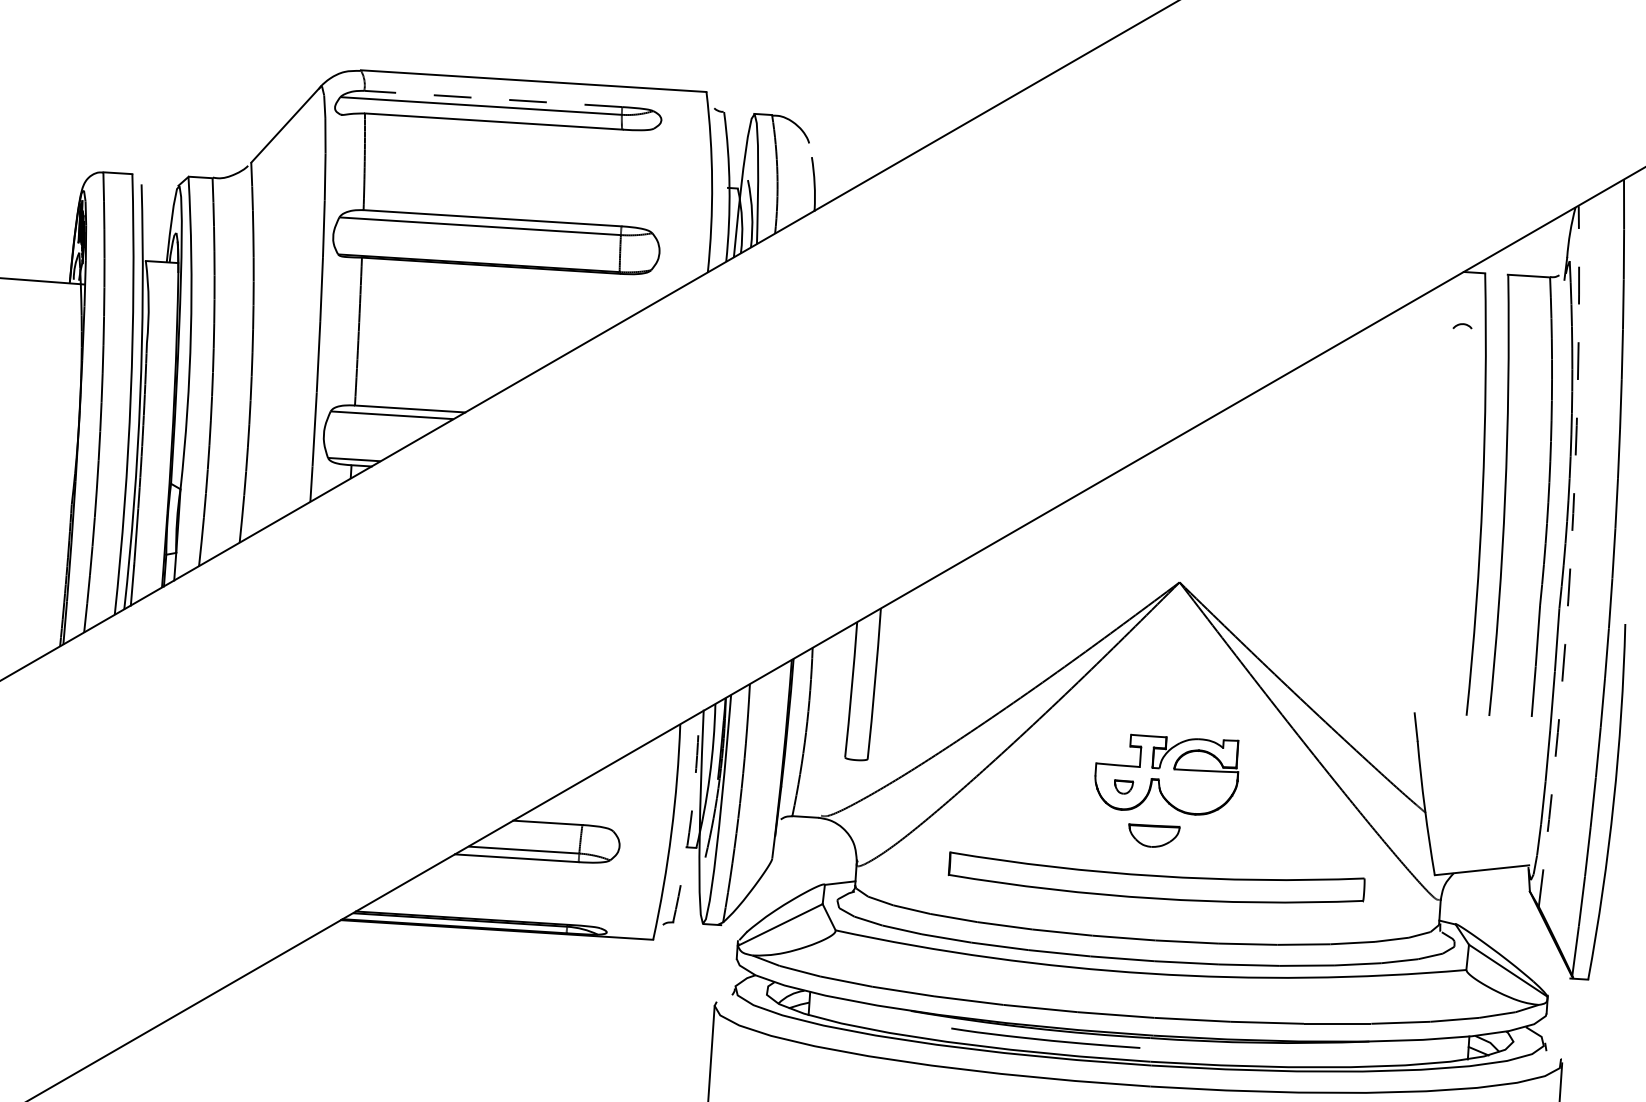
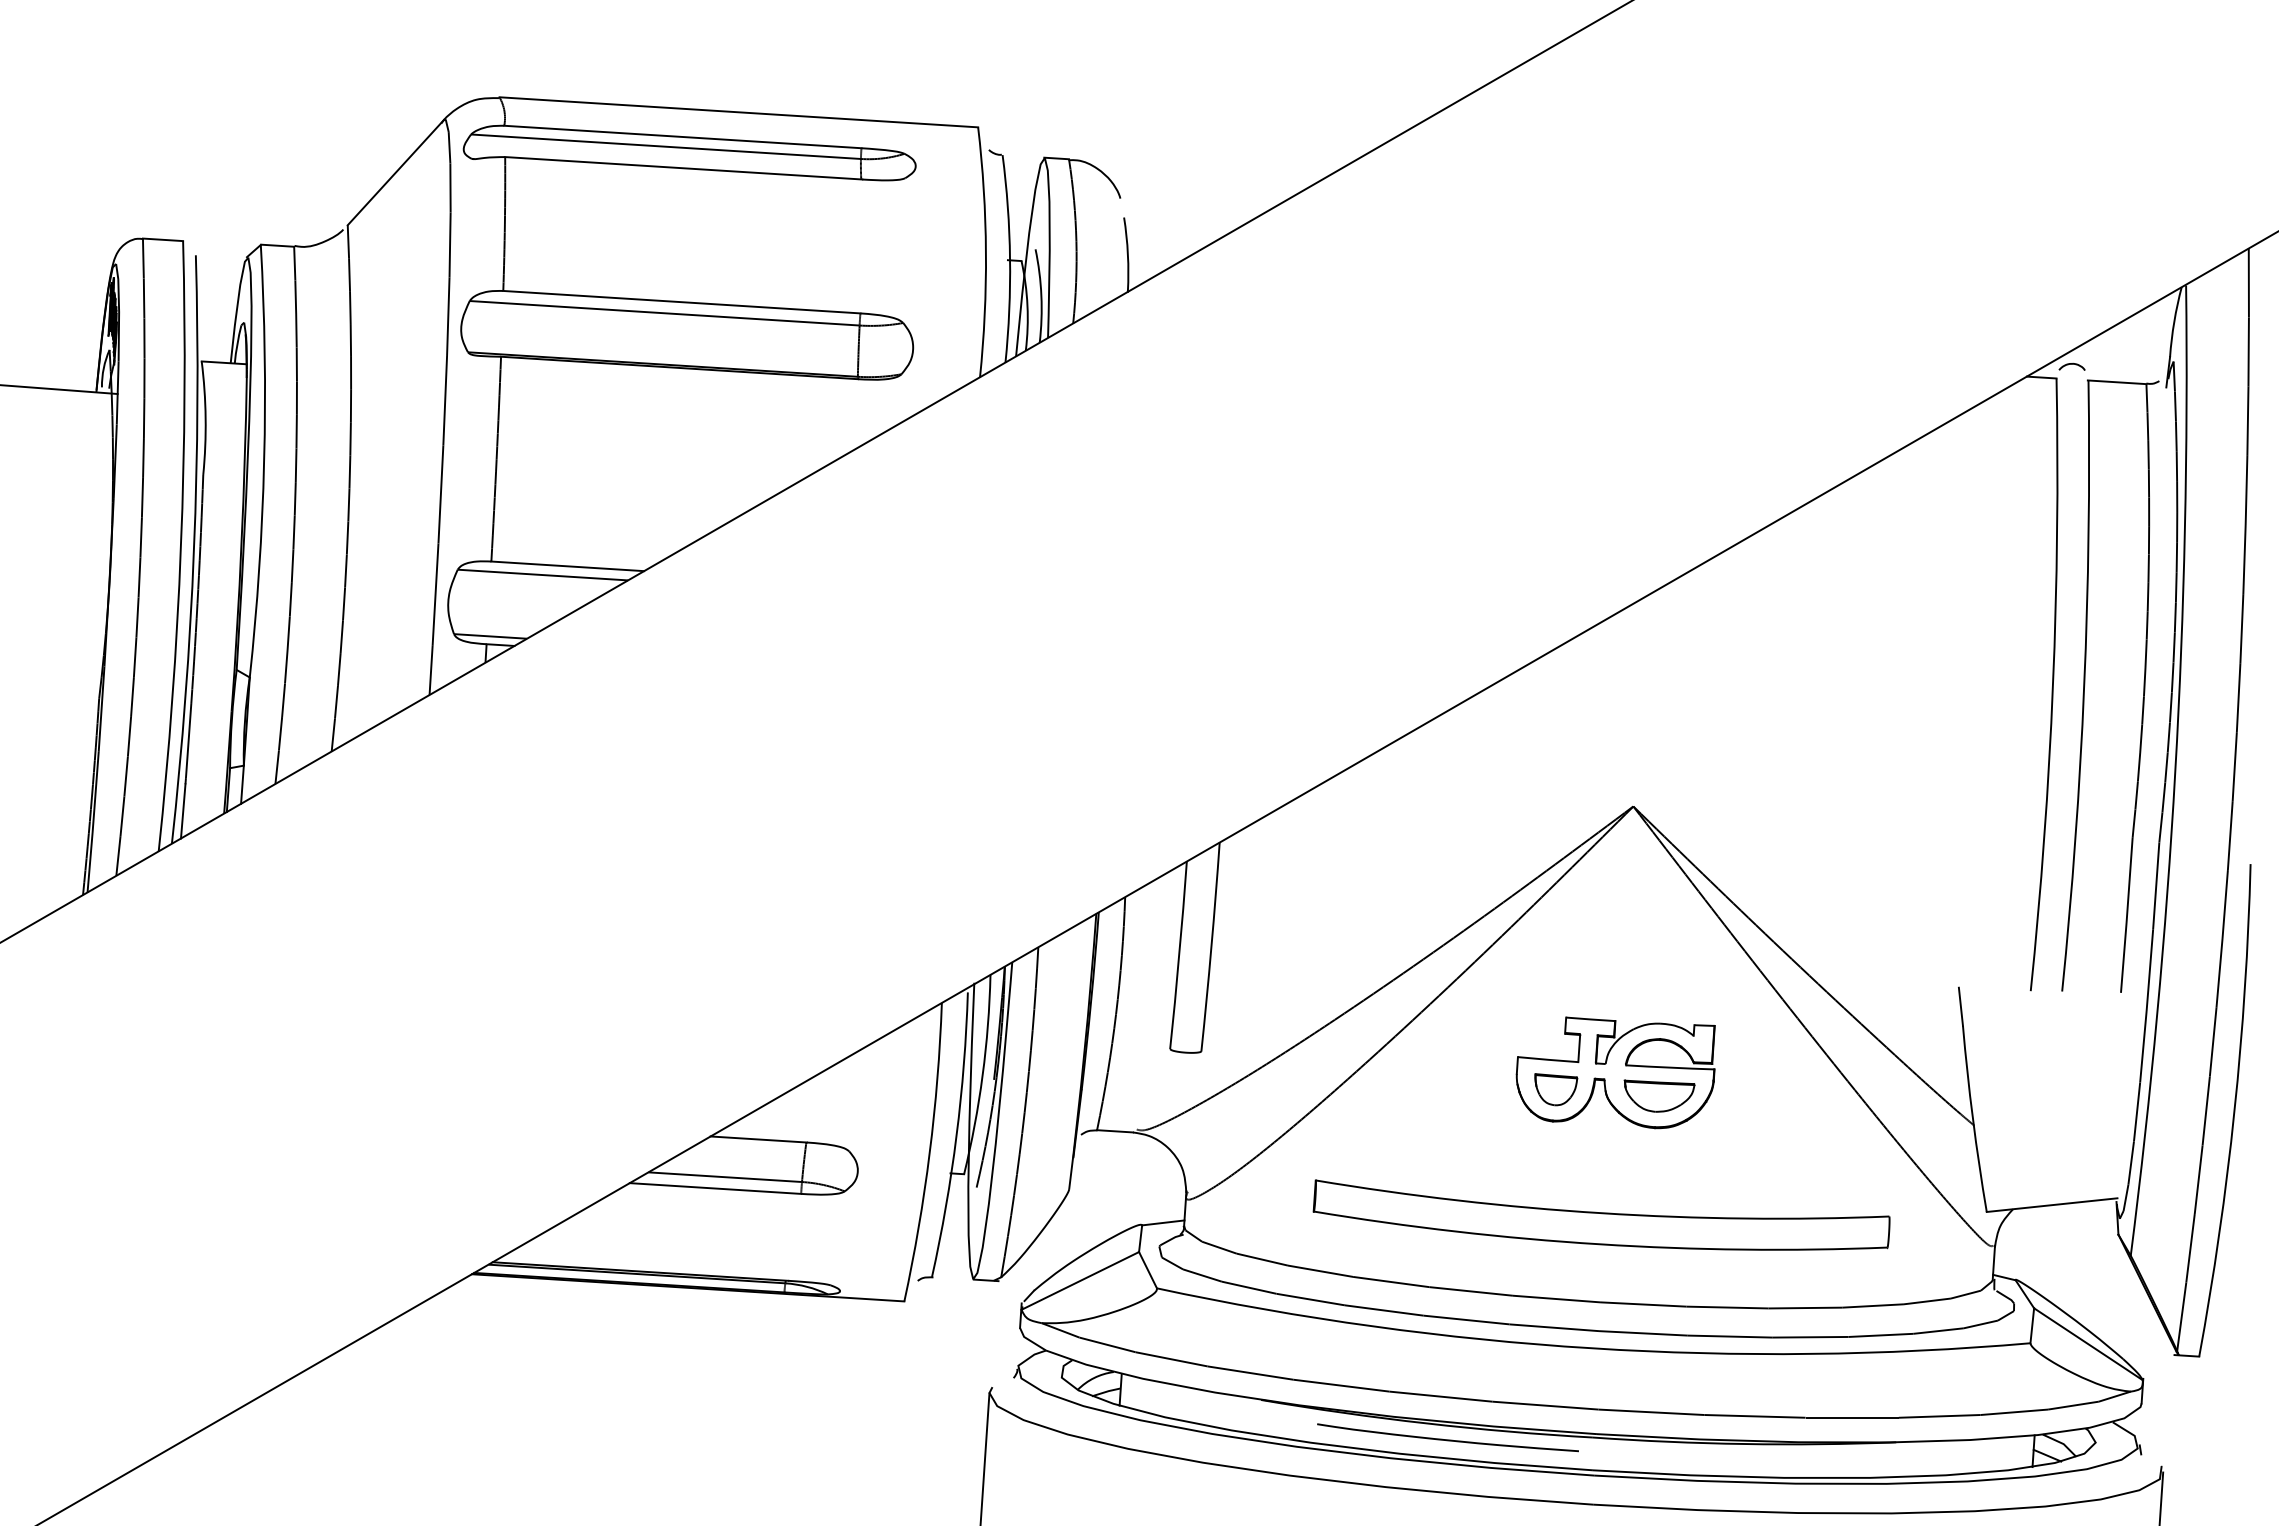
line: (493, 99) -> (682, 137), dashed -> solid
curve: (1462, 324) -> (2071, 364), moved
arc: (1571, 557) -> (2175, 771), dashed -> solid
part: (1124, 786) -> (1556, 1089), size x1.67
arc: (690, 819) -> (956, 1135), dashed -> solid
part: (1154, 835) -> (1659, 1095), moved

